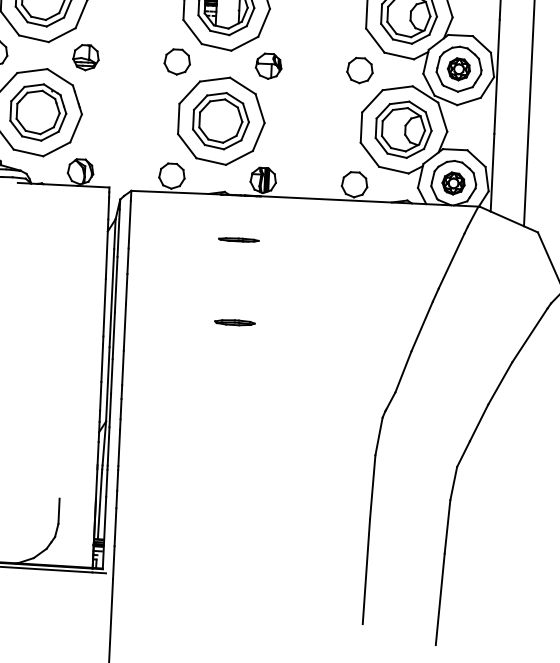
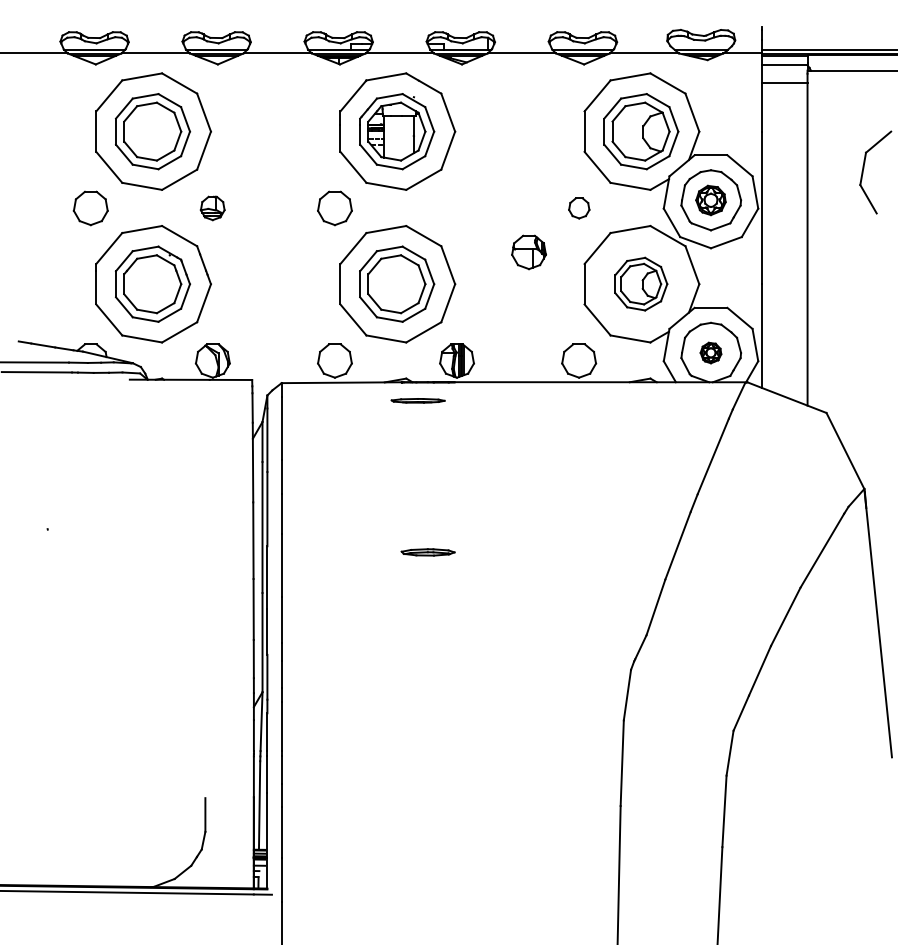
part: (85, 57) -> (212, 208), size x0.7
part: (268, 66) -> (528, 252), moved
part: (360, 70) -> (579, 208), size x0.6
part: (404, 129) -> (641, 283), size x0.7
part: (453, 183) -> (710, 352), size x0.7
part: (238, 239) -> (417, 400), moved

